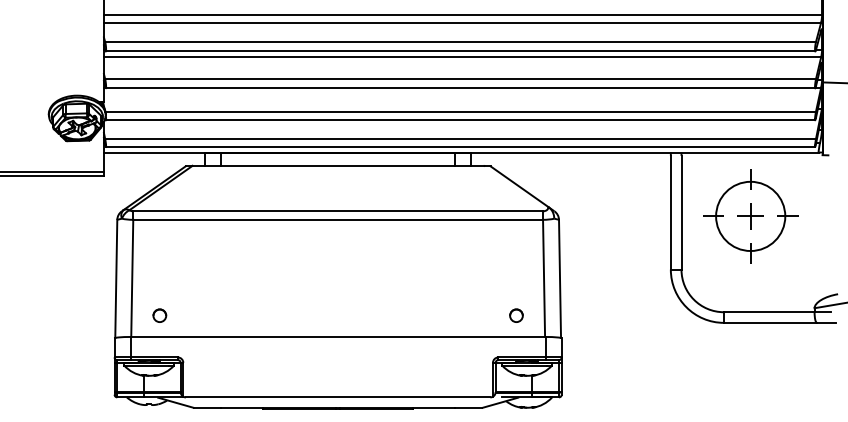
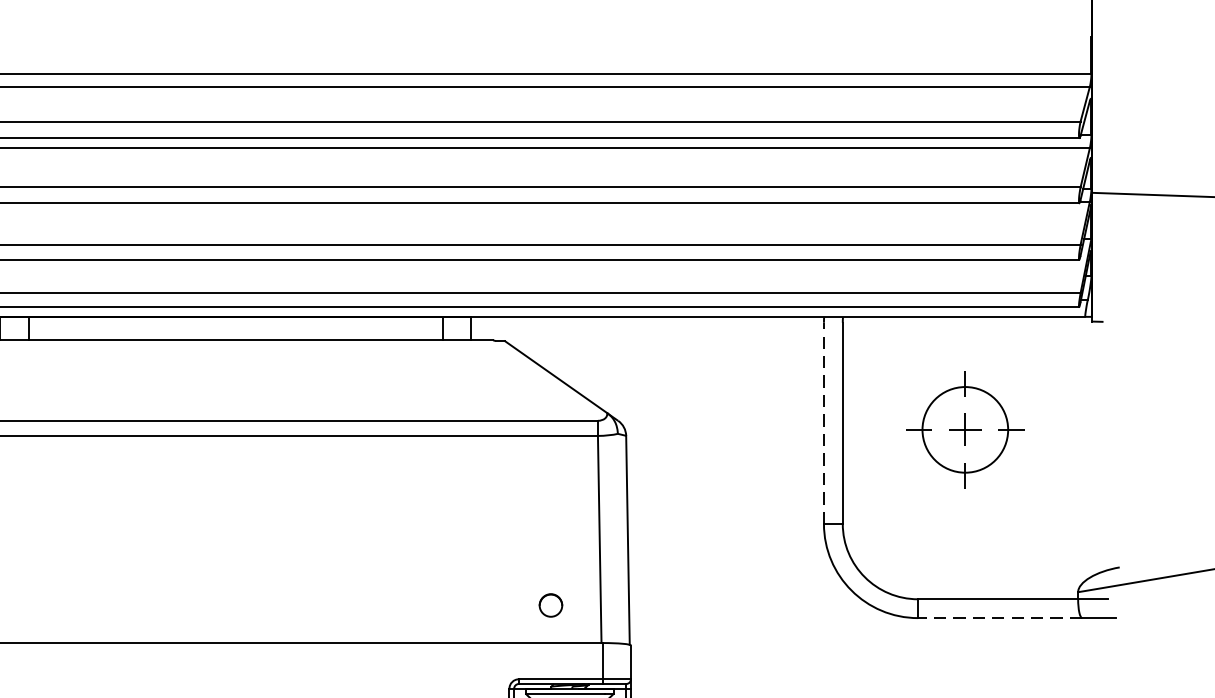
line: (670, 212) -> (823, 422), solid -> dashed
part: (750, 216) -> (964, 429), size x0.7
line: (770, 322) -> (1000, 617), solid -> dashed

